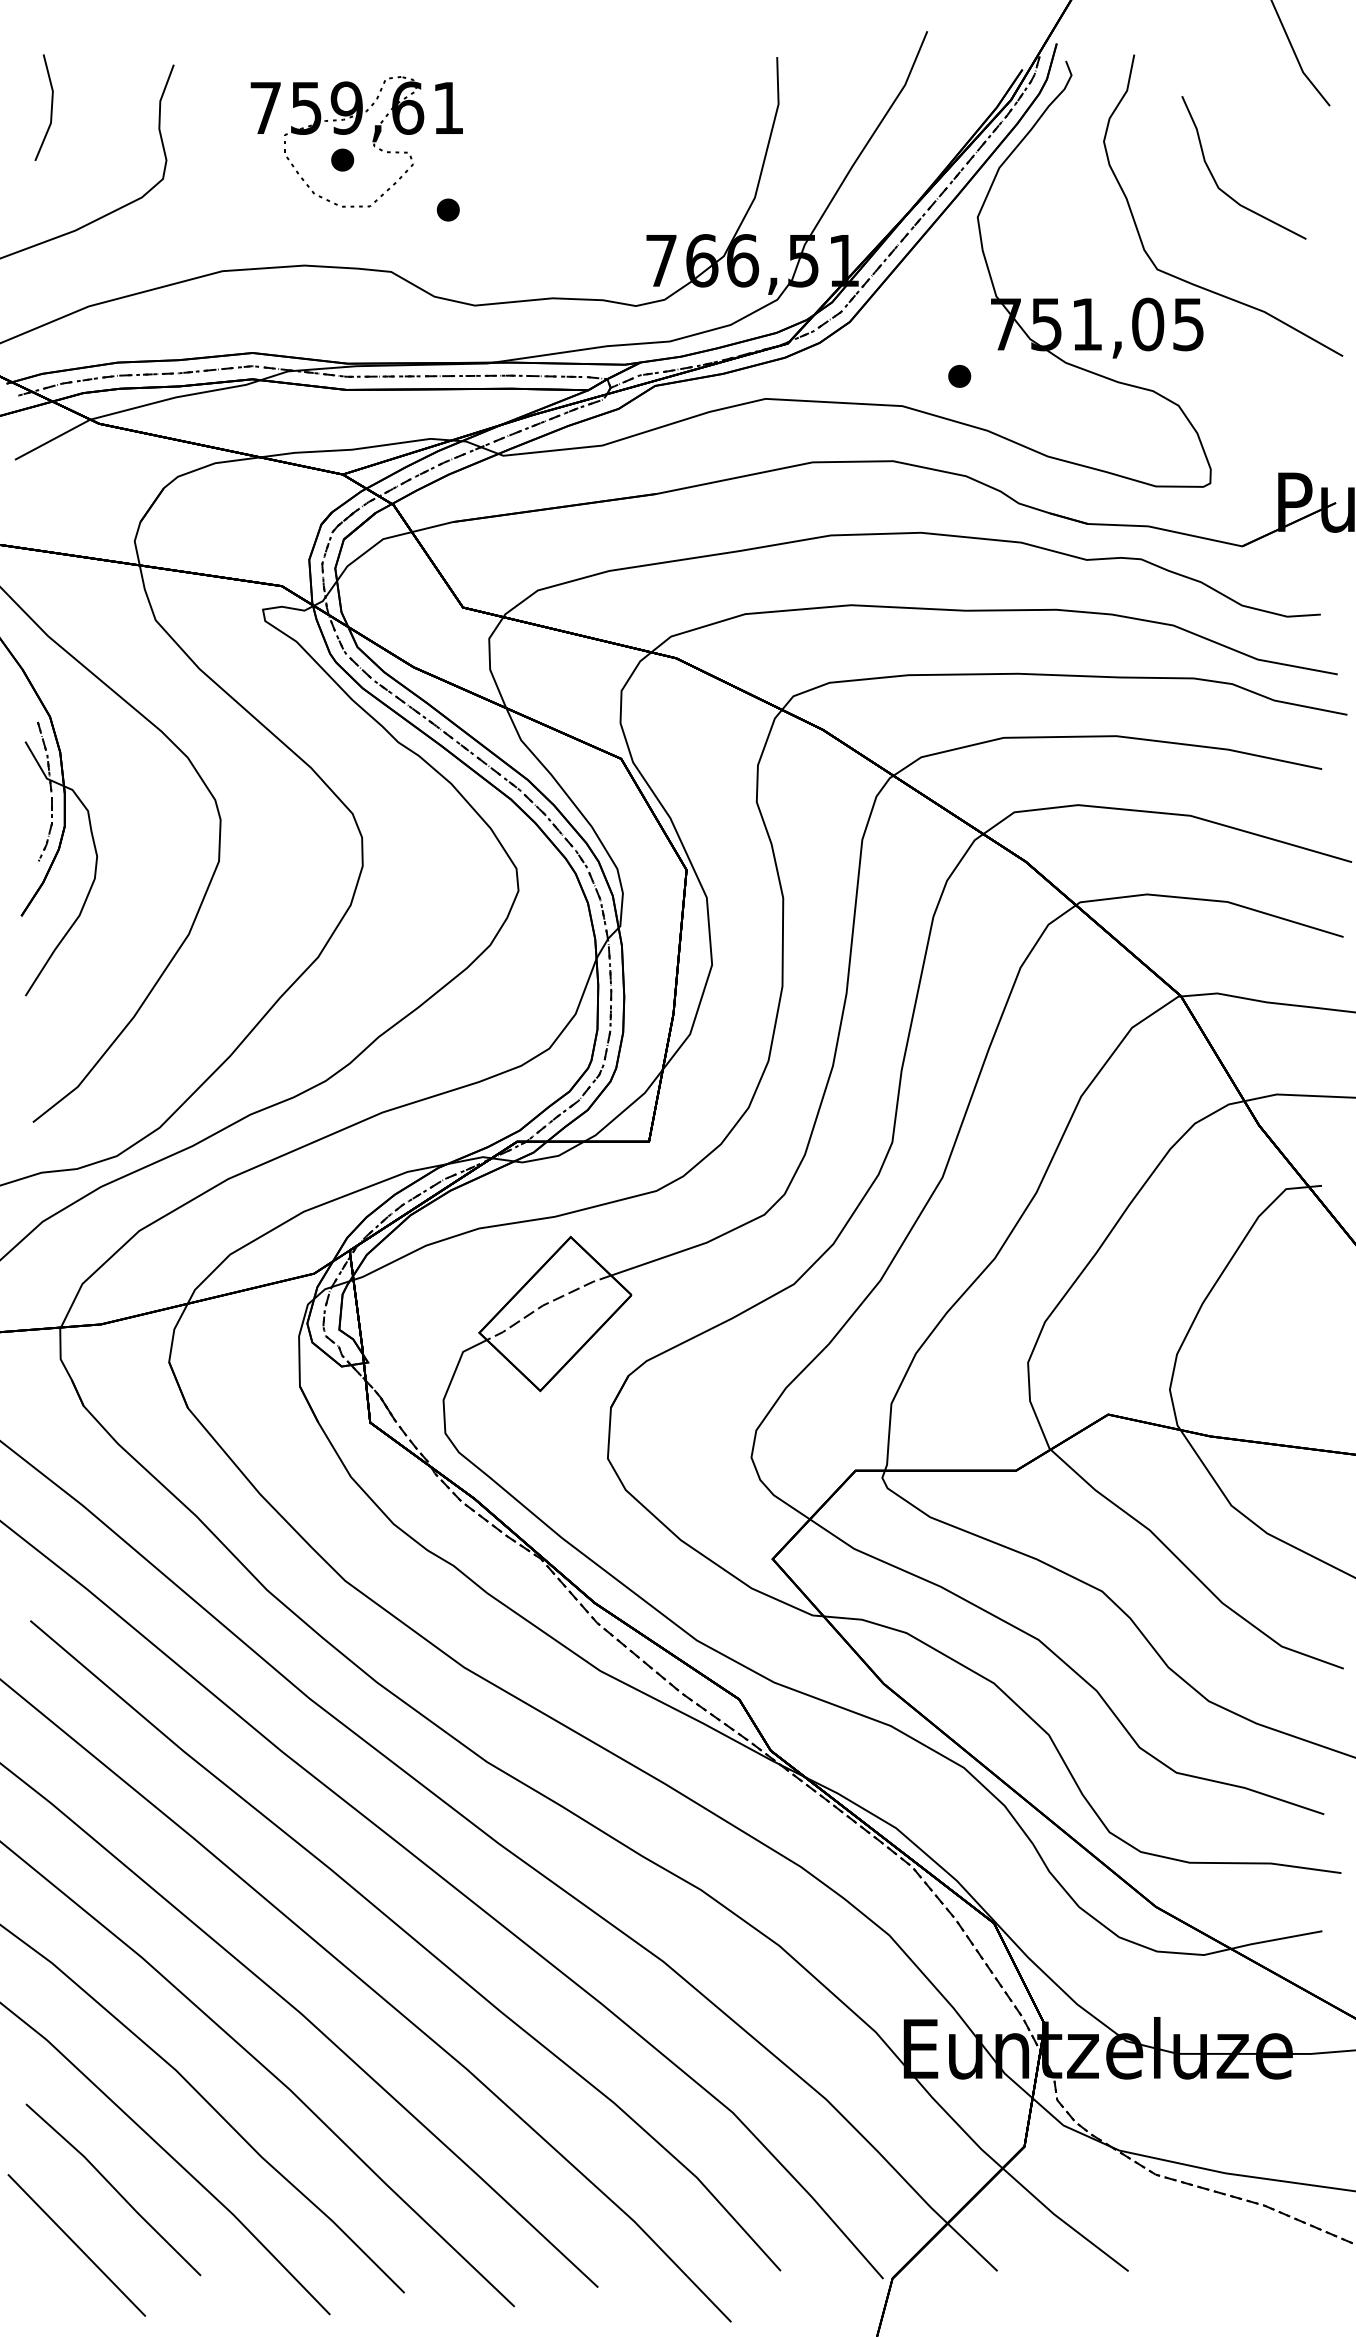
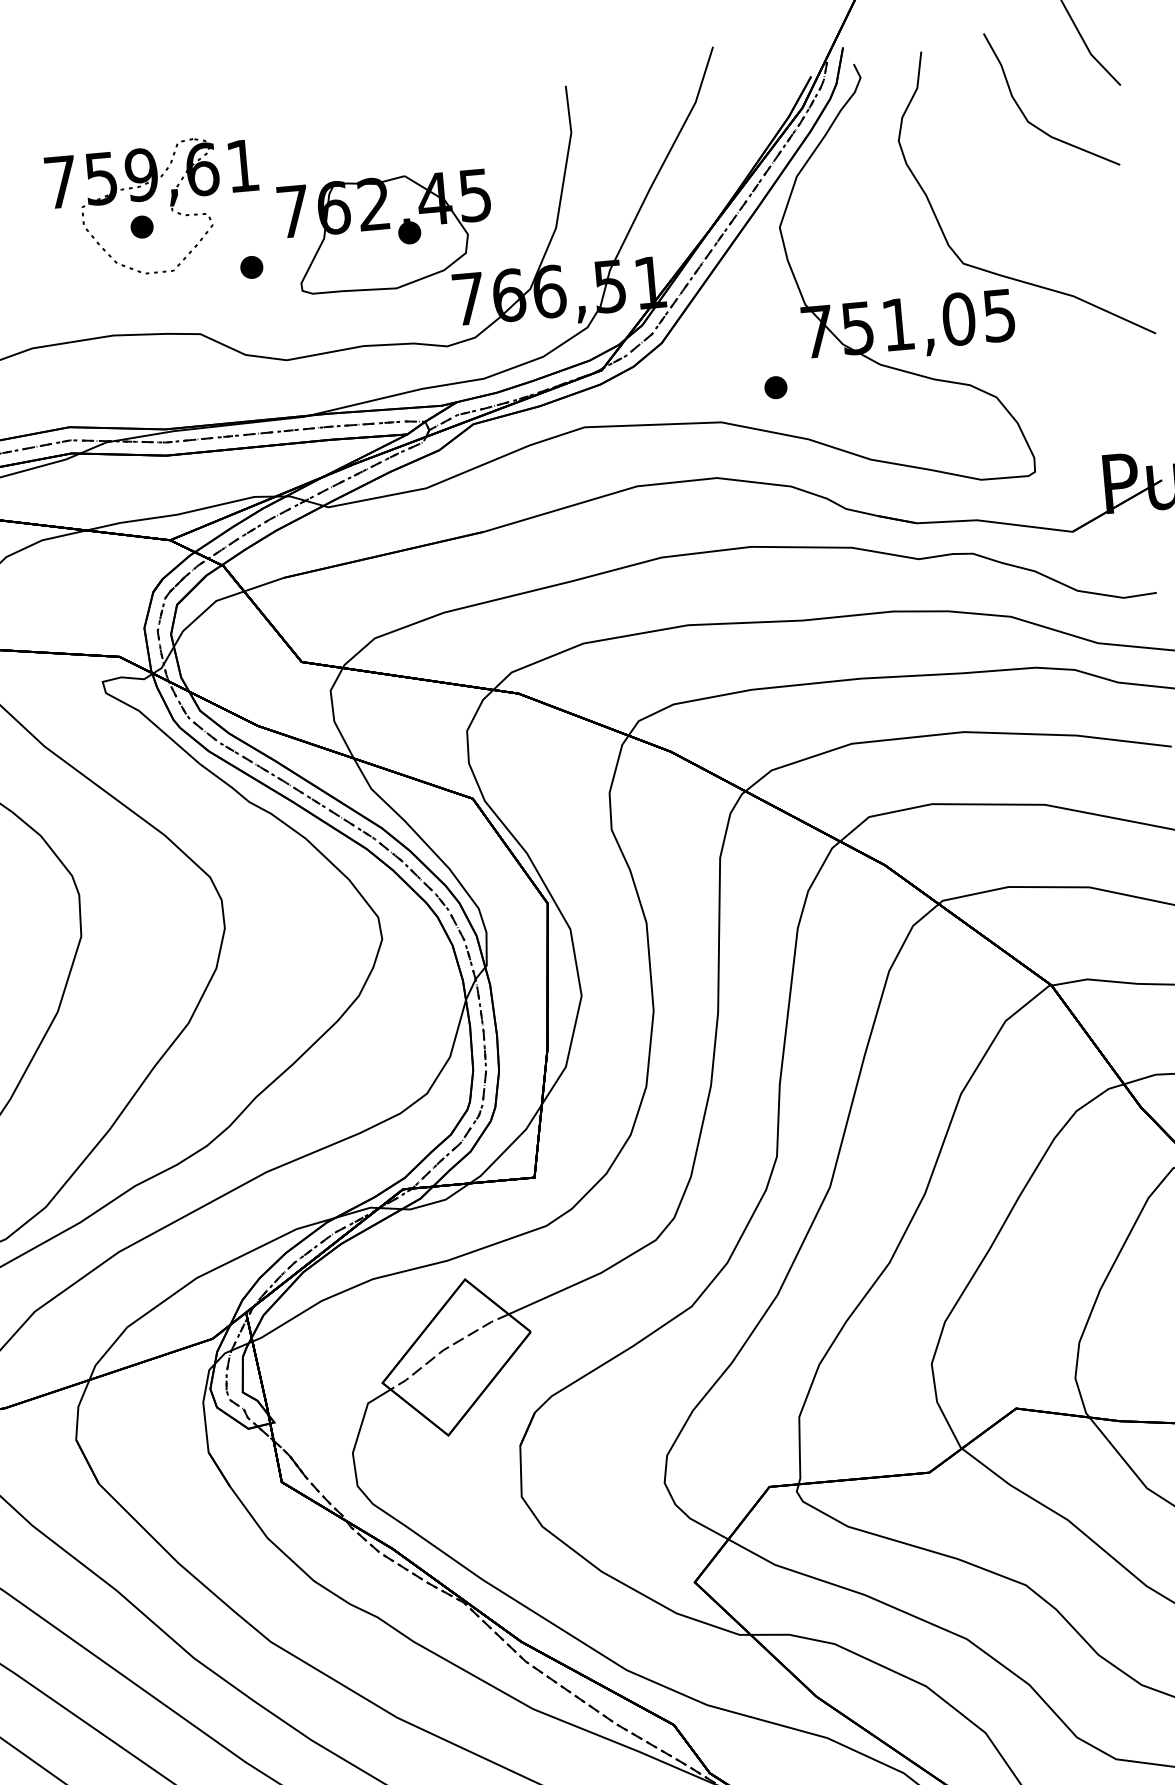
curve: (1216, 181) -> (1025, 115), moved
part: (585, 187) -> (386, 232), added

